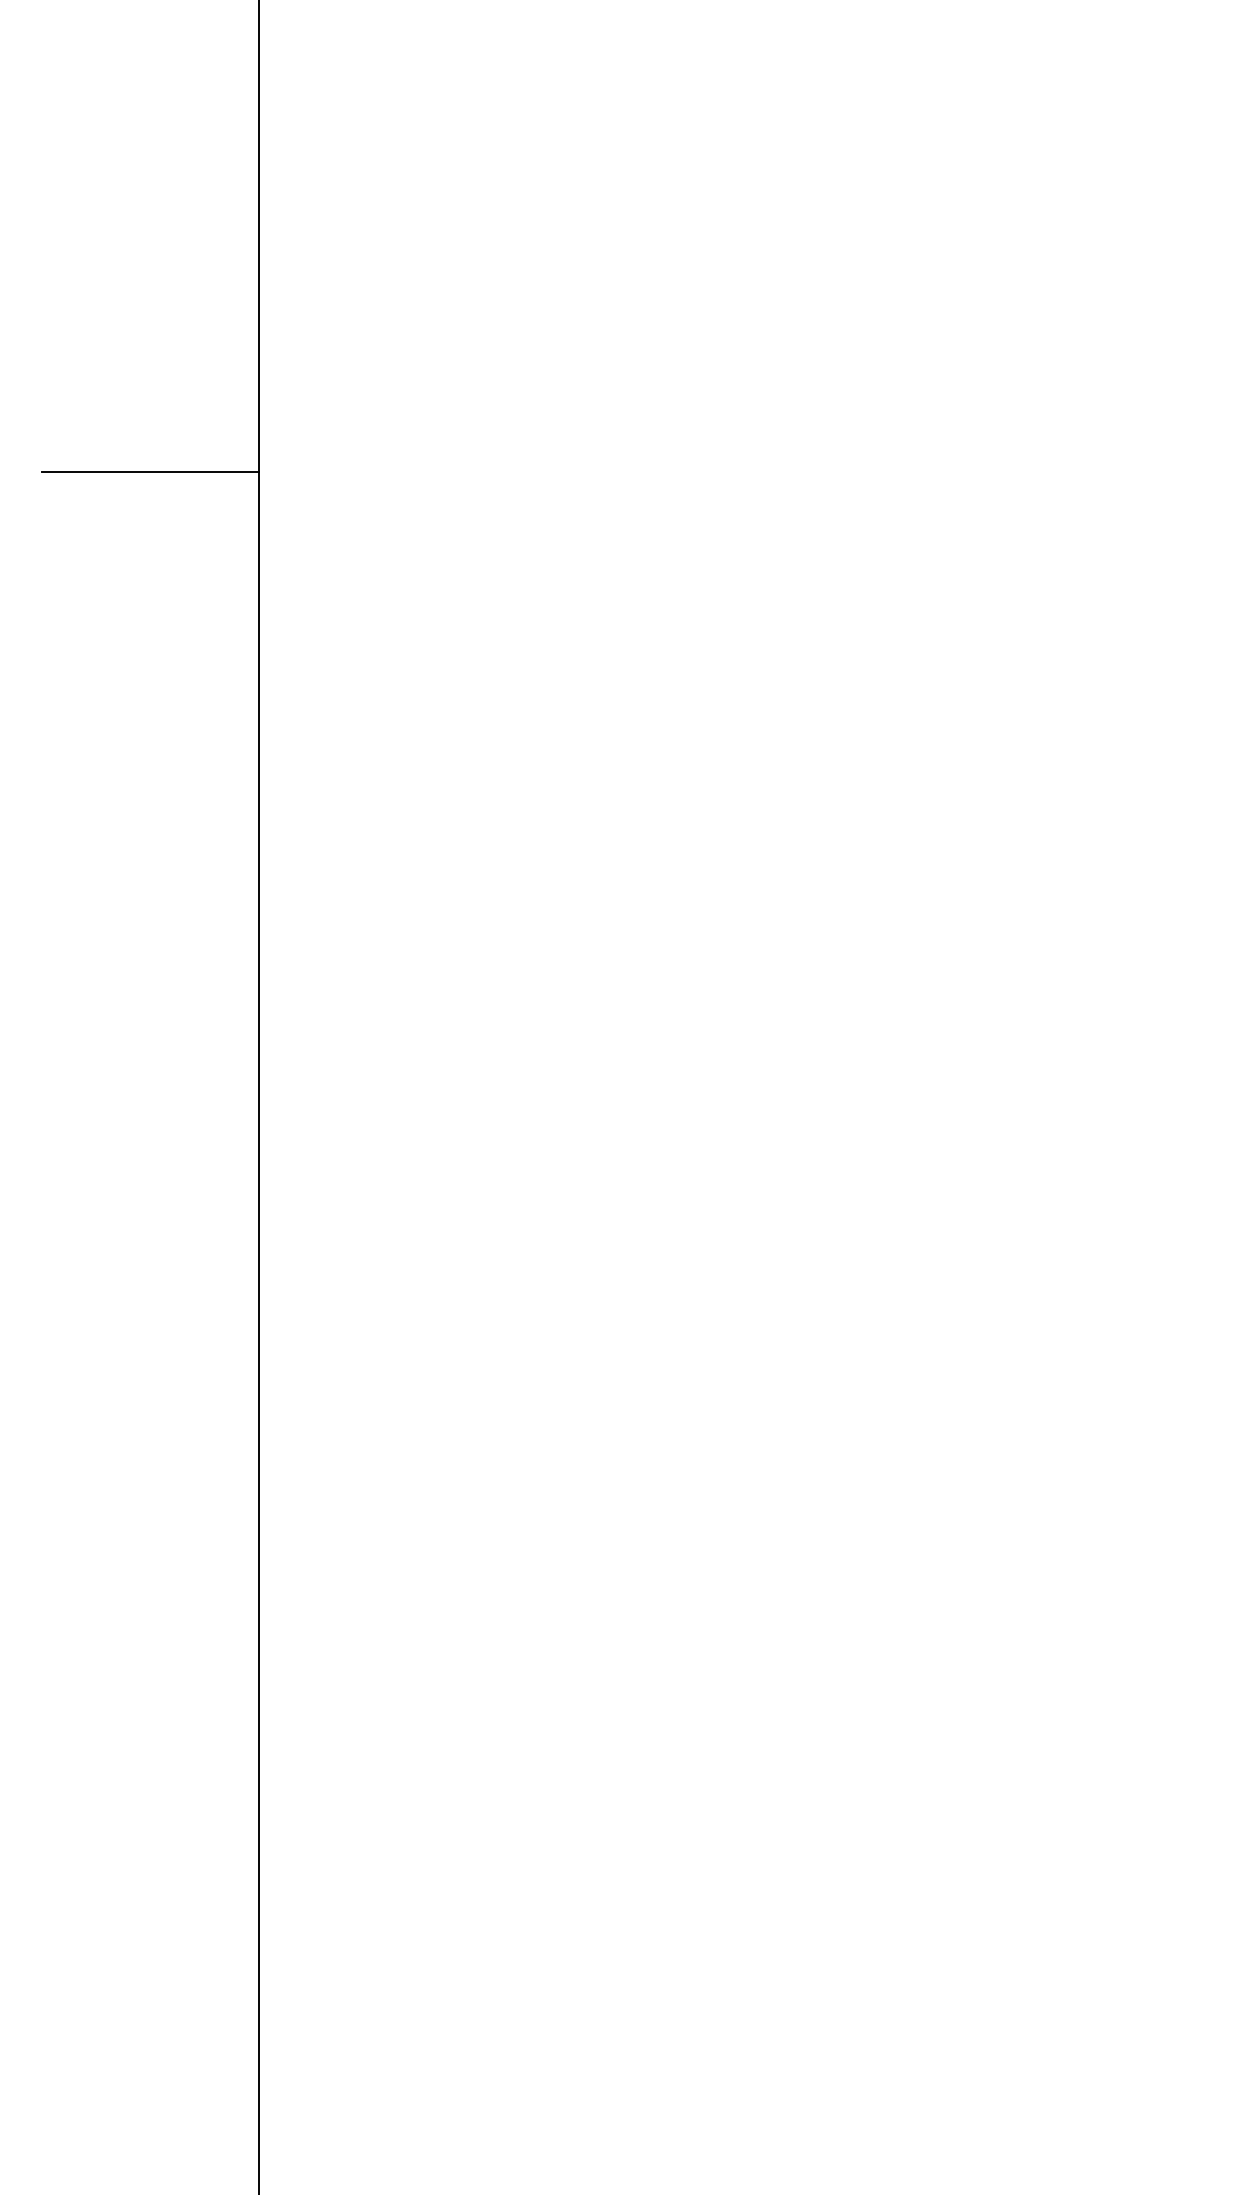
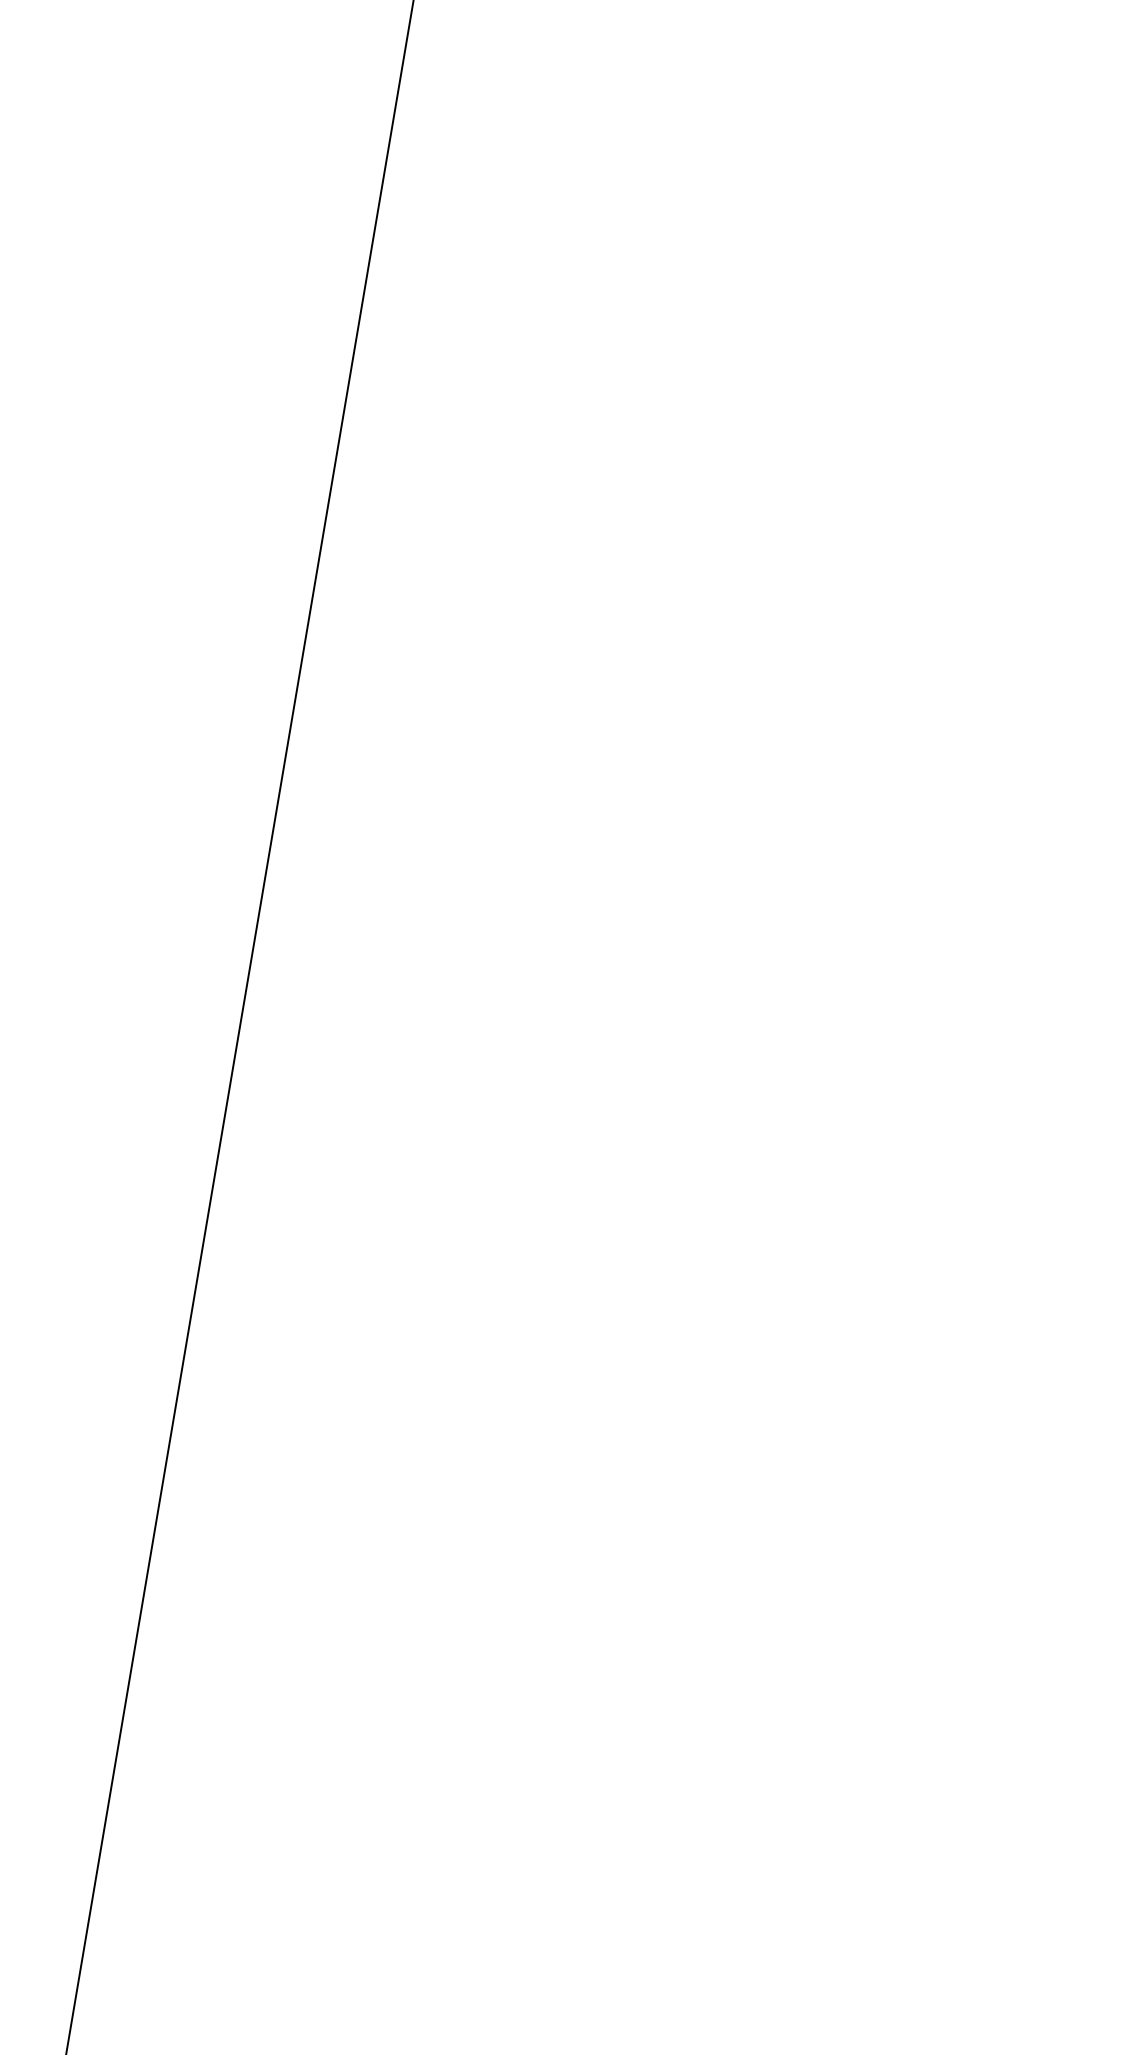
line: (150, 471) -> (240, 376), removed

